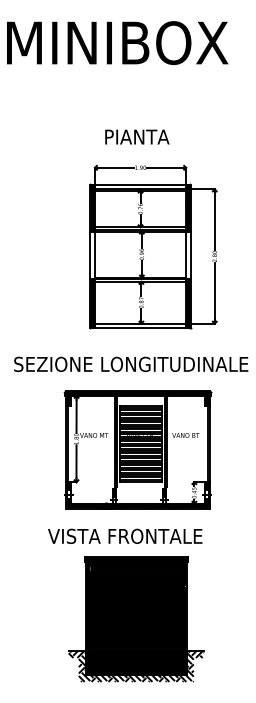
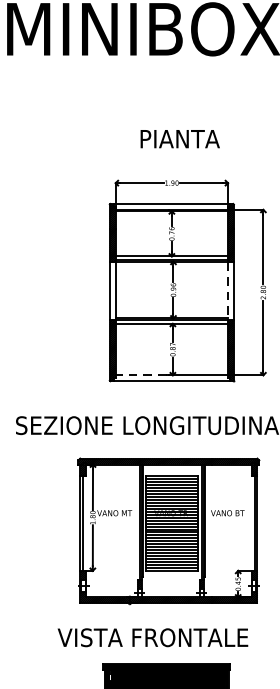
text: (137, 136) -> (180, 138), moved
line: (186, 255) -> (228, 291), solid -> dashed
line: (115, 323) -> (140, 375), solid -> dashed

